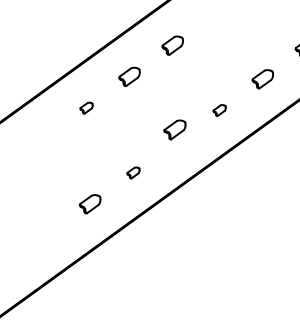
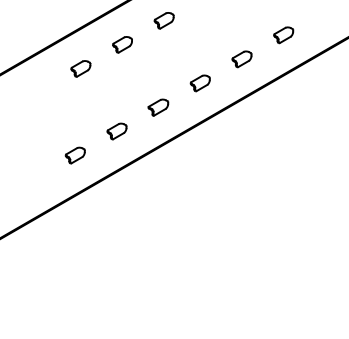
part: (86, 107) -> (80, 68), size x1.67
part: (218, 110) -> (199, 83), size x1.67
part: (175, 129) -> (158, 107), moved
part: (133, 173) -> (116, 131), size x1.67

